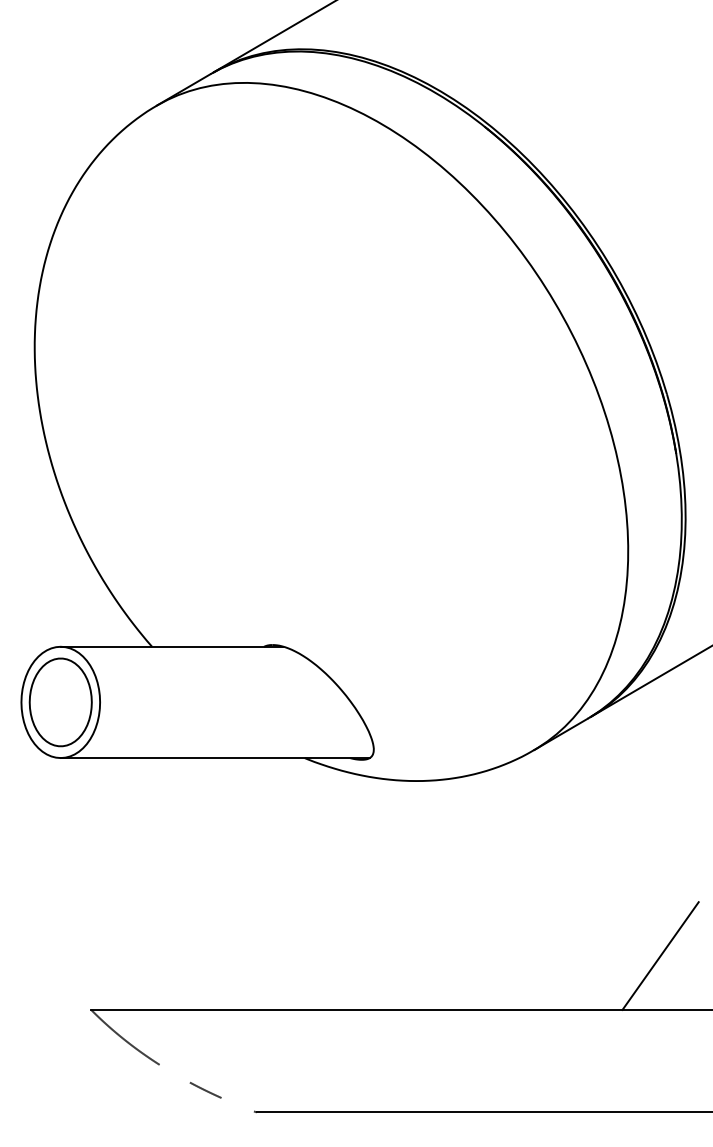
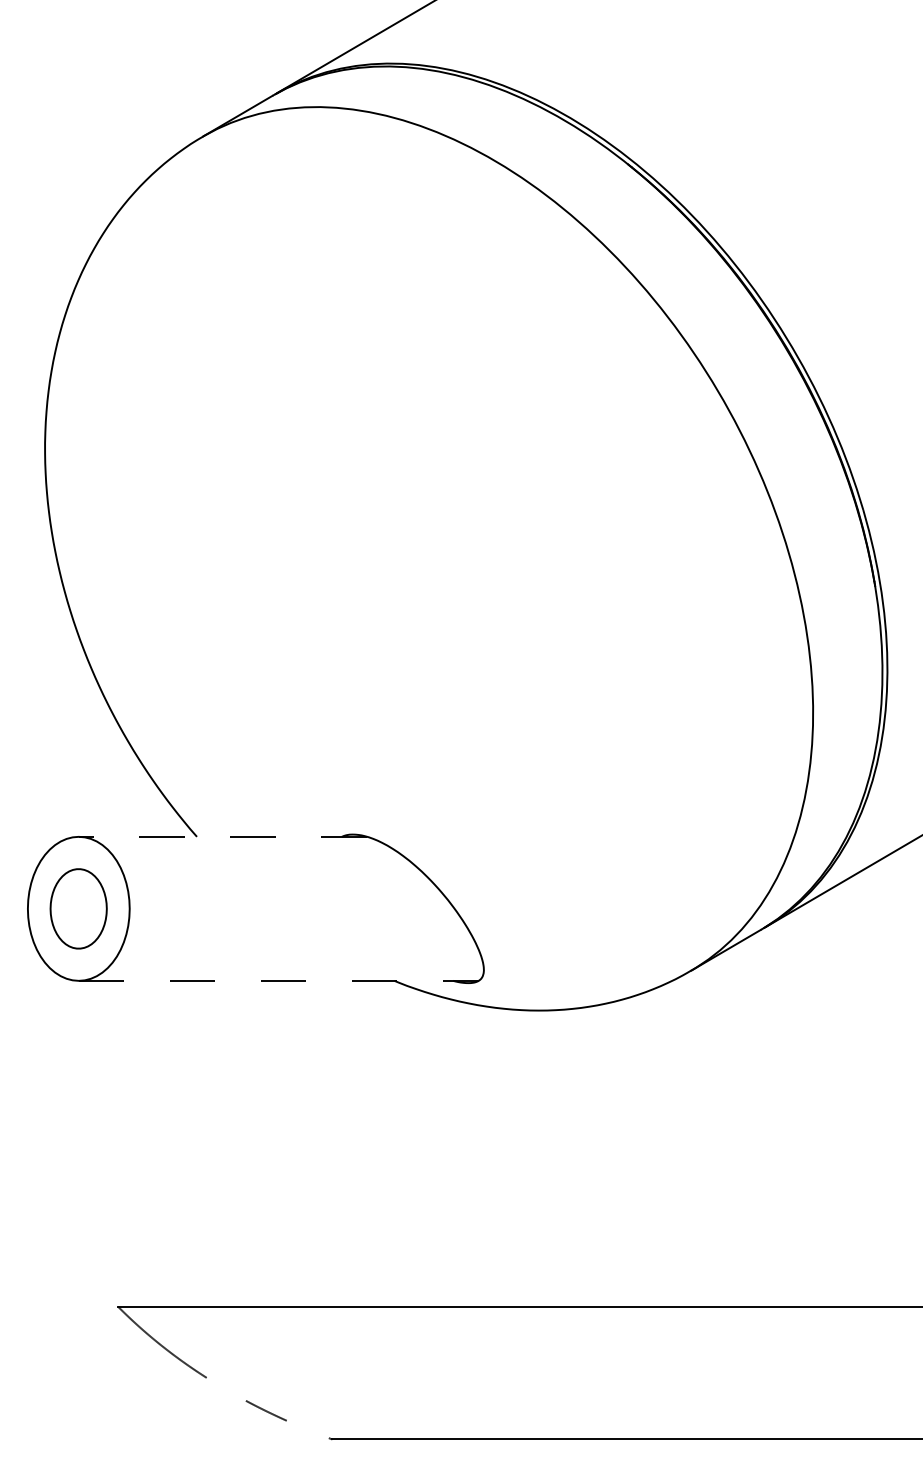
line: (171, 646) -> (222, 836), solid -> dashed
part: (60, 702) -> (78, 908), size x0.7
line: (215, 757) -> (278, 980), solid -> dashed
line: (660, 955) -> (854, 1236), removed

